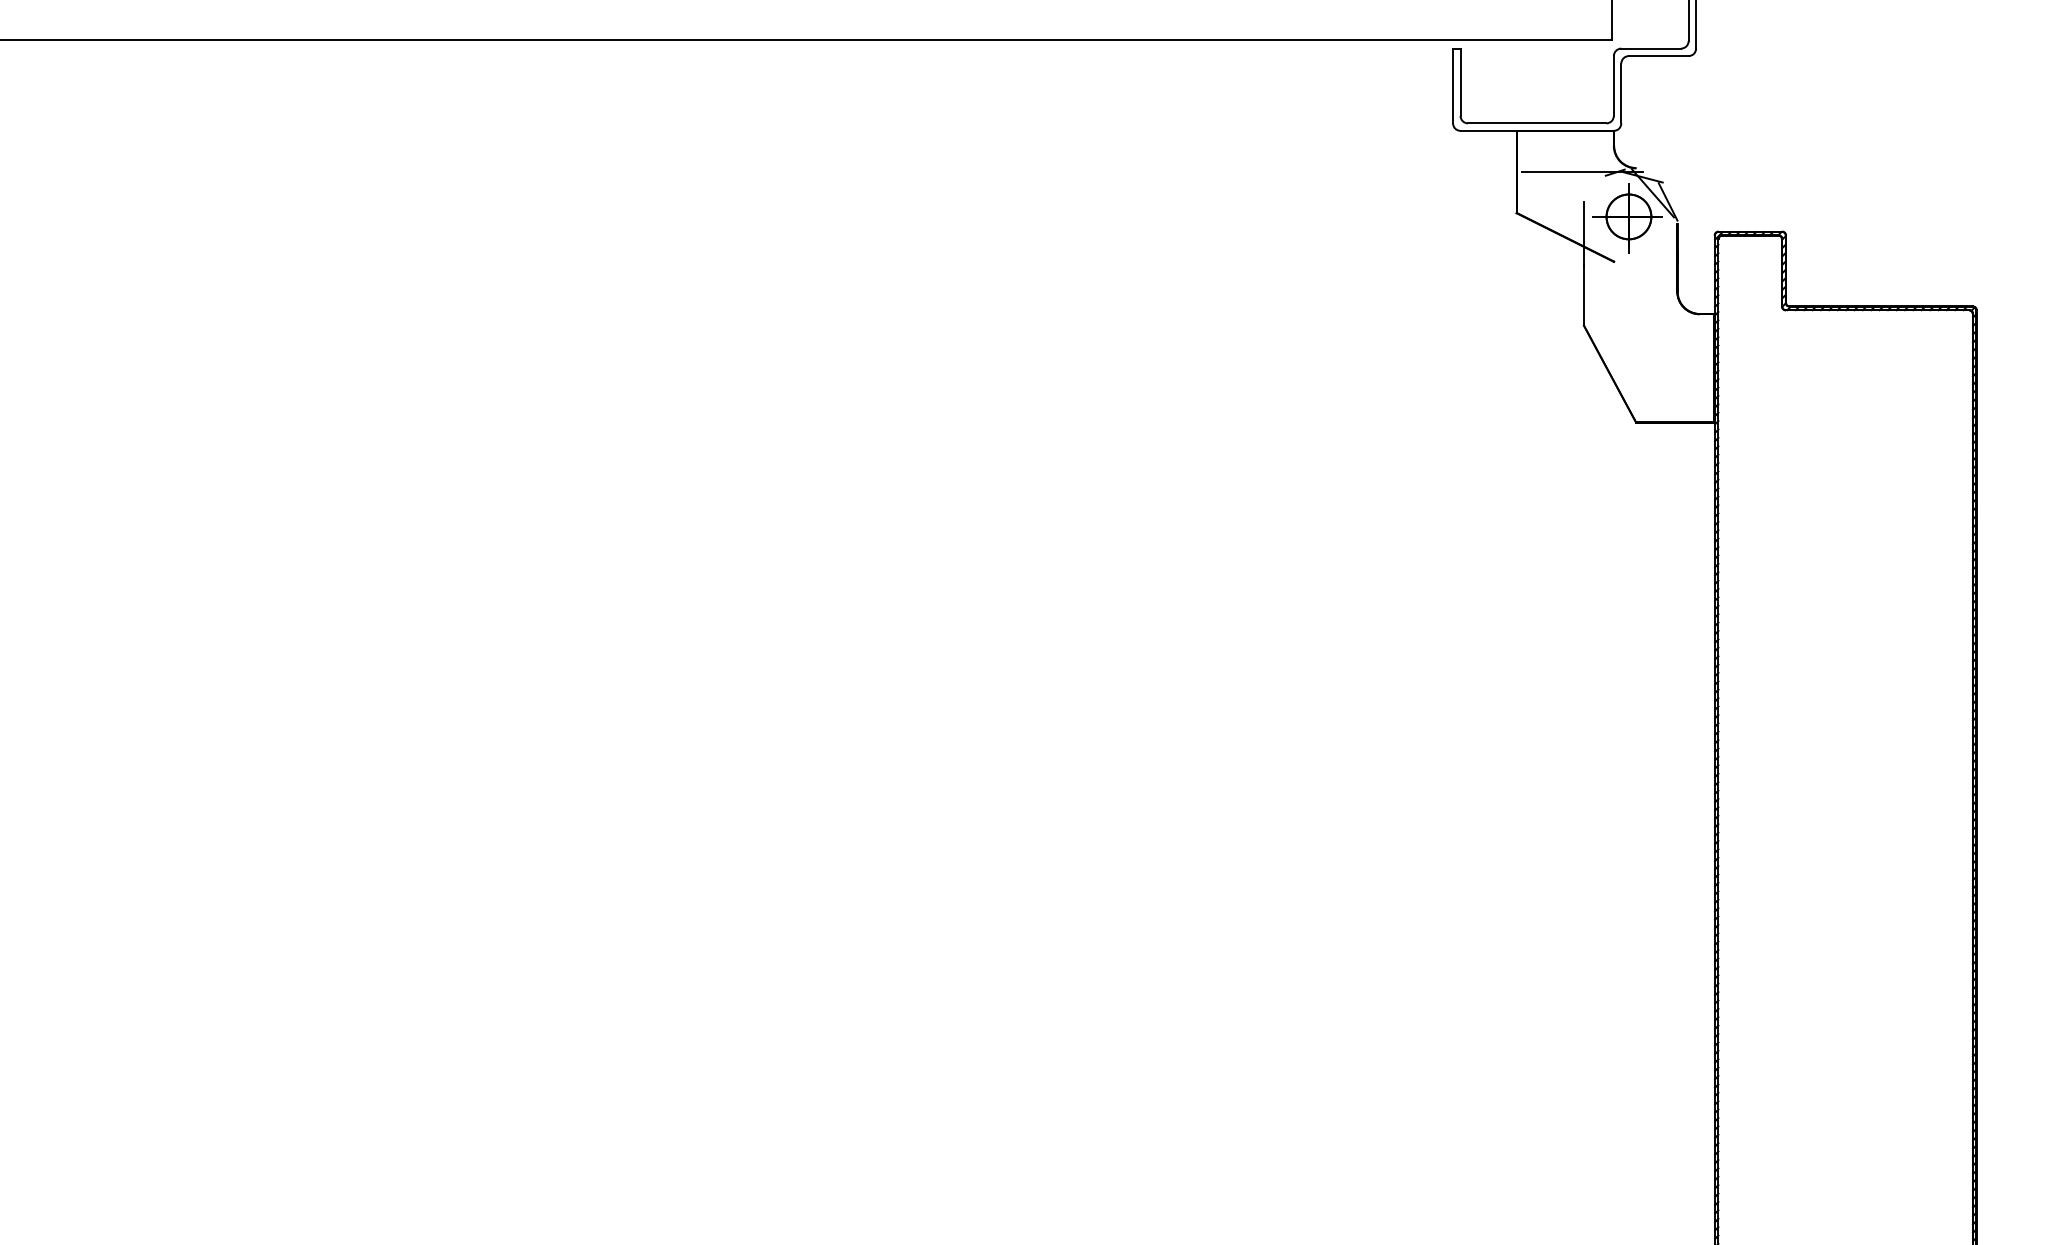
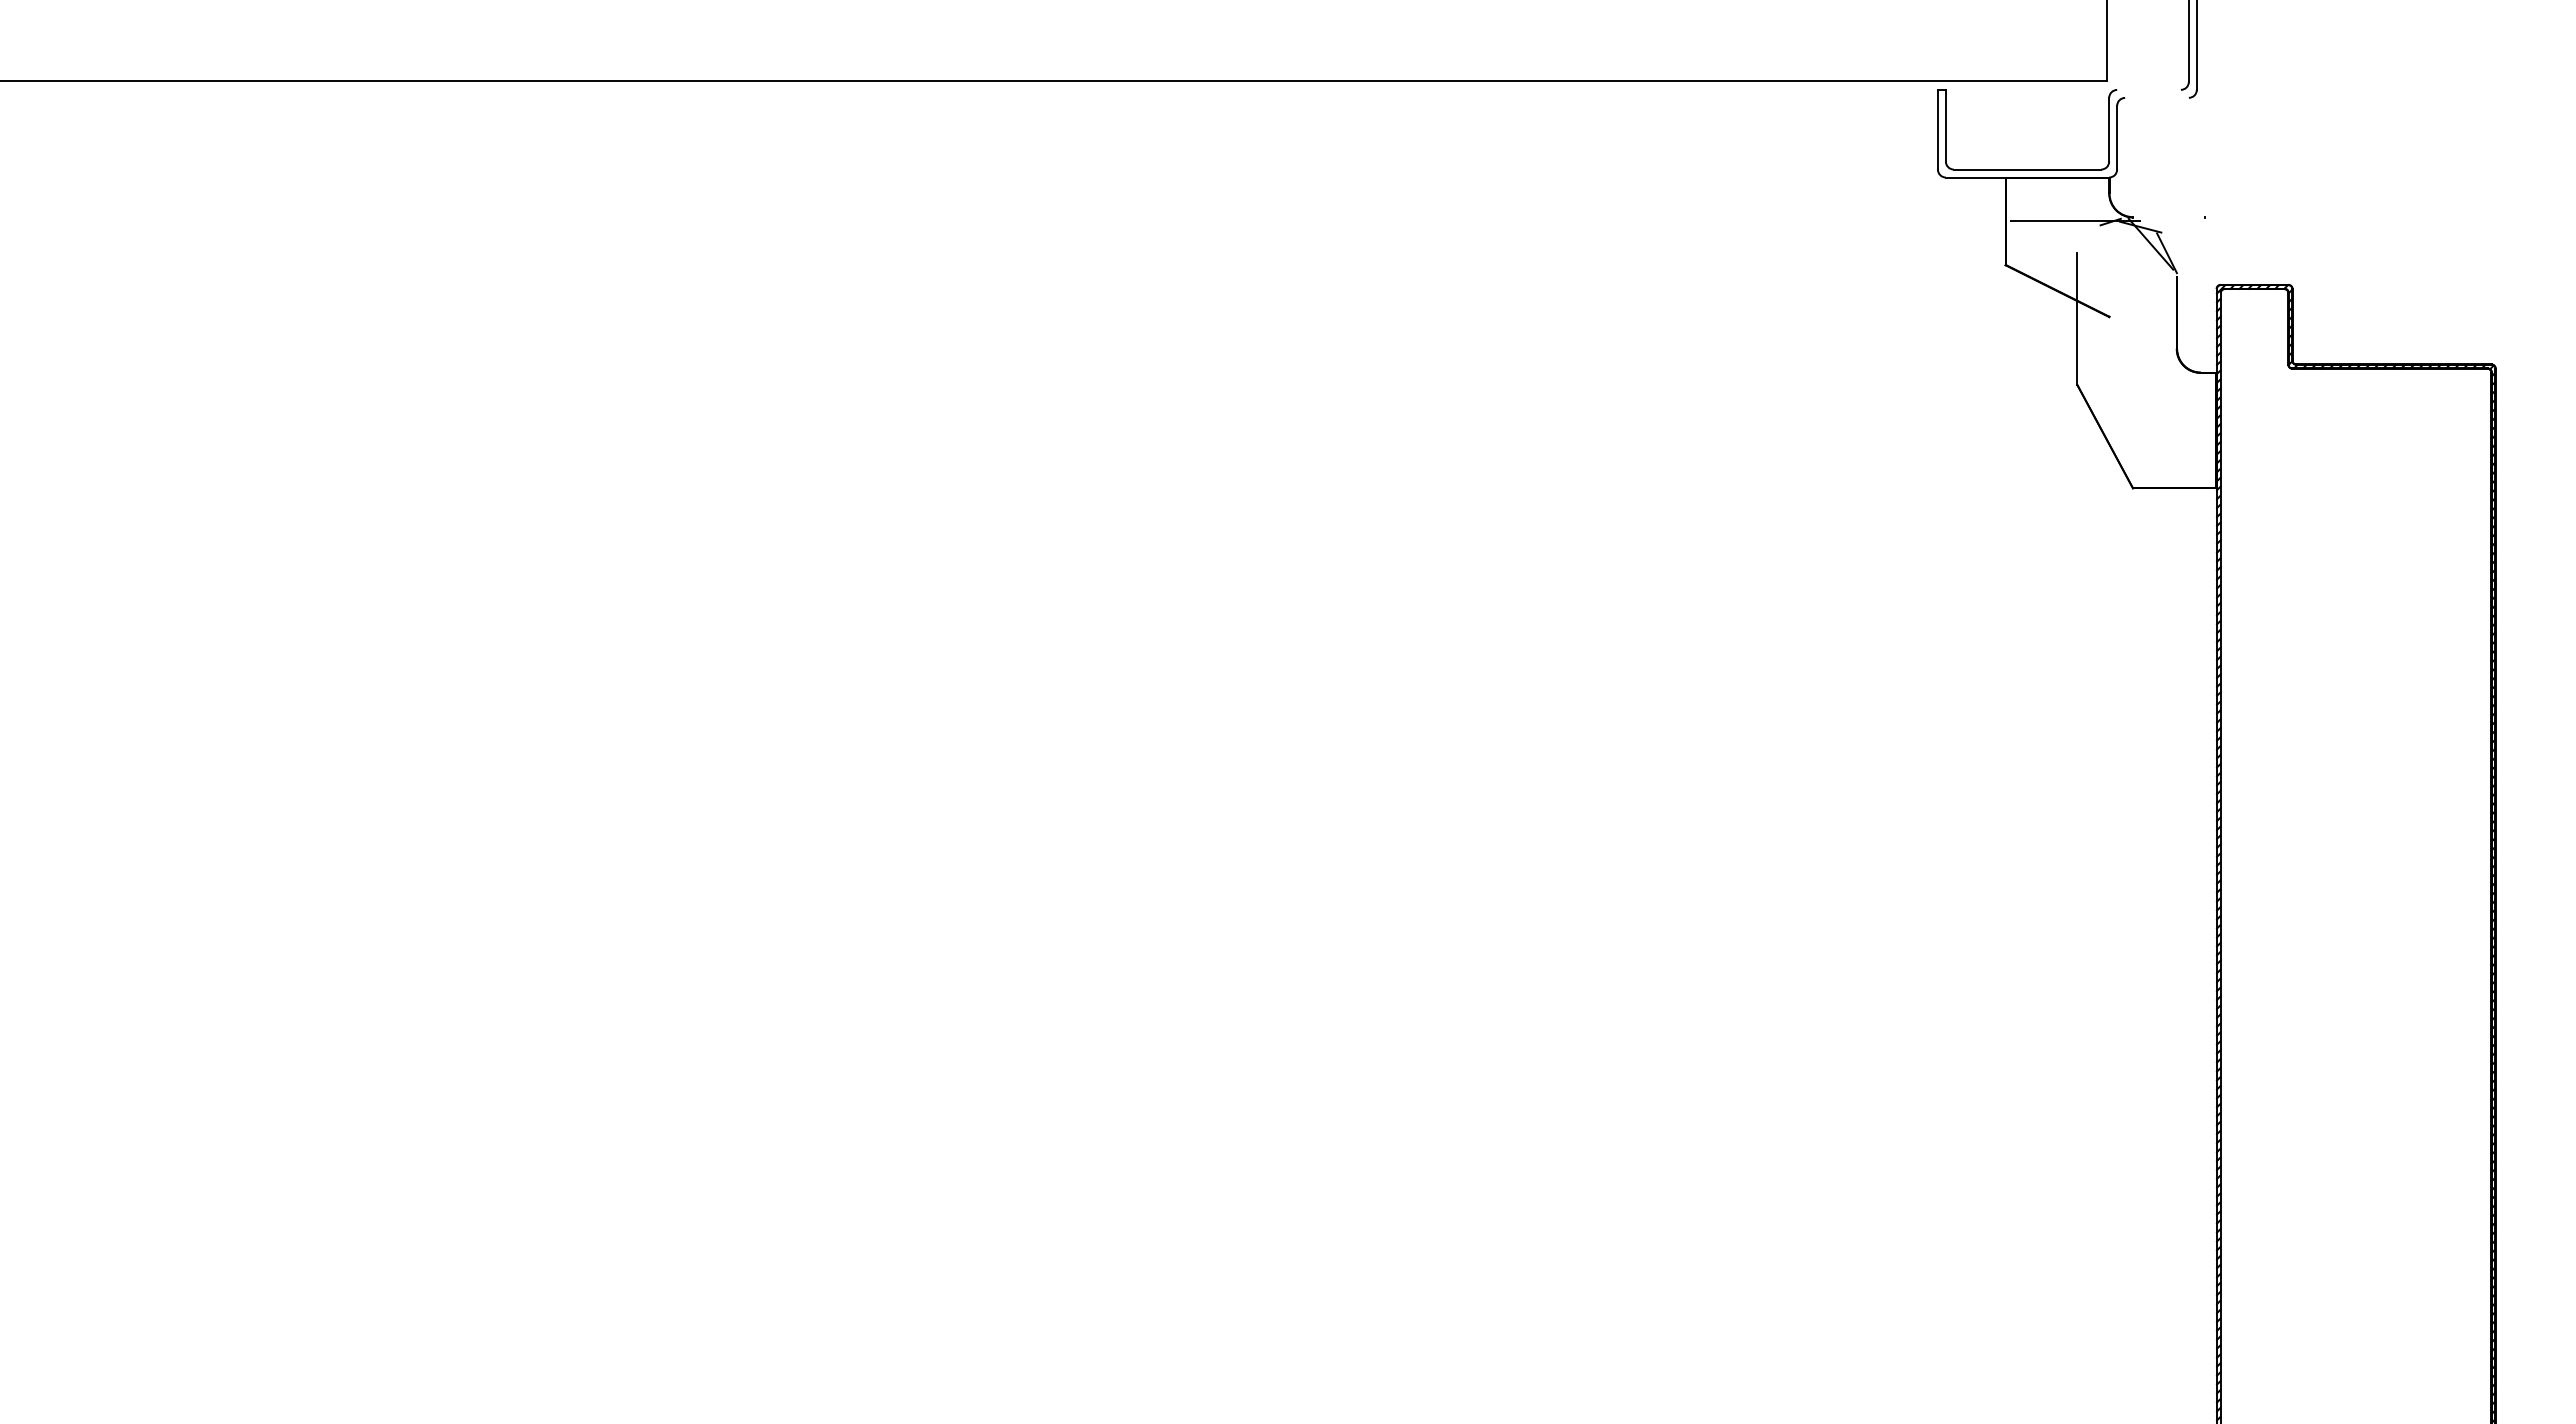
line: (1650, 48) -> (2148, 89), removed
line: (1658, 55) -> (2156, 97), removed
part: (1626, 218) -> (2122, 270), removed

